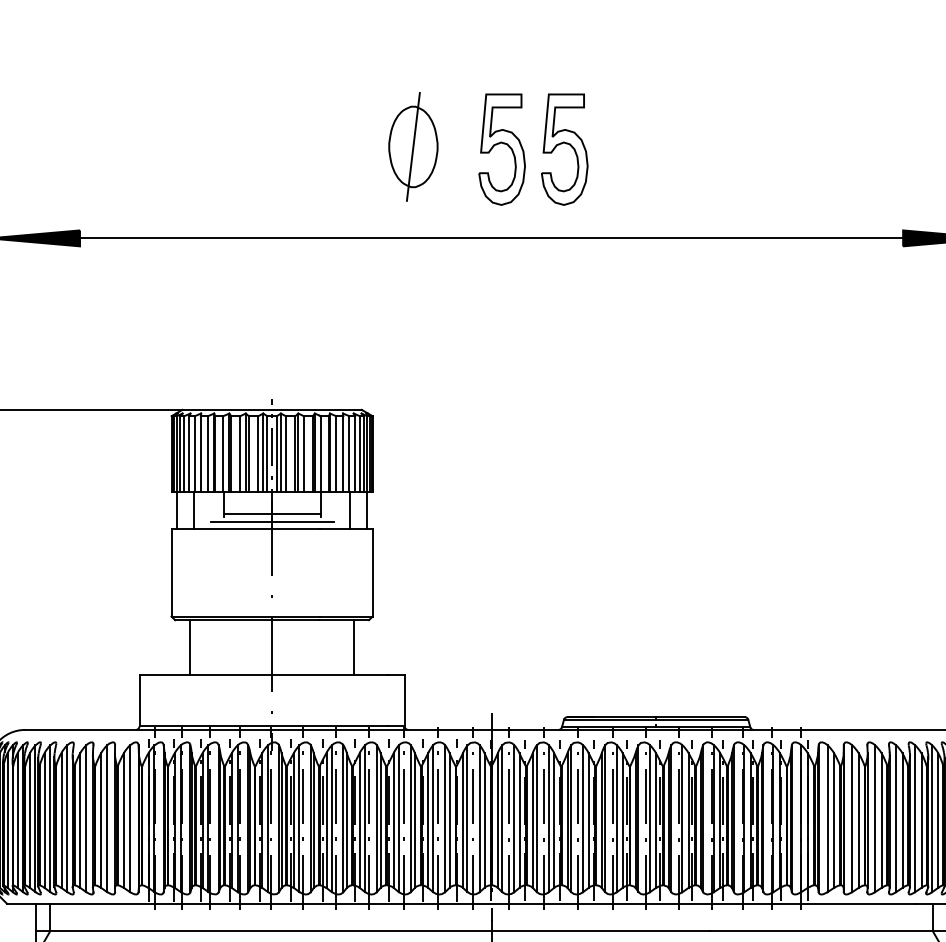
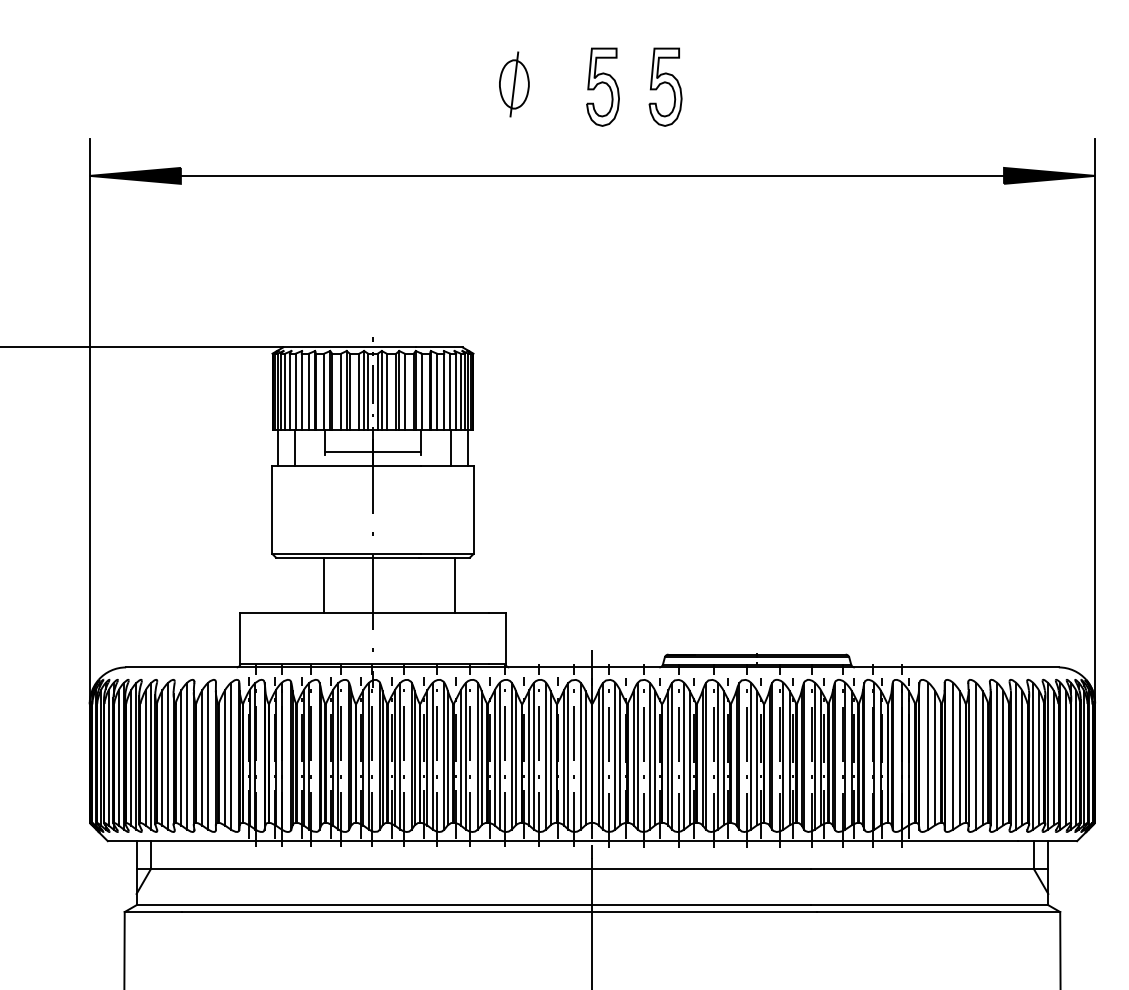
part: (413, 147) -> (514, 84), size x0.6
part: (501, 150) -> (602, 87), size x0.7
part: (564, 150) -> (665, 87), size x0.7
line: (271, 522) -> (372, 459), removed
line: (189, 647) -> (323, 584), moved

